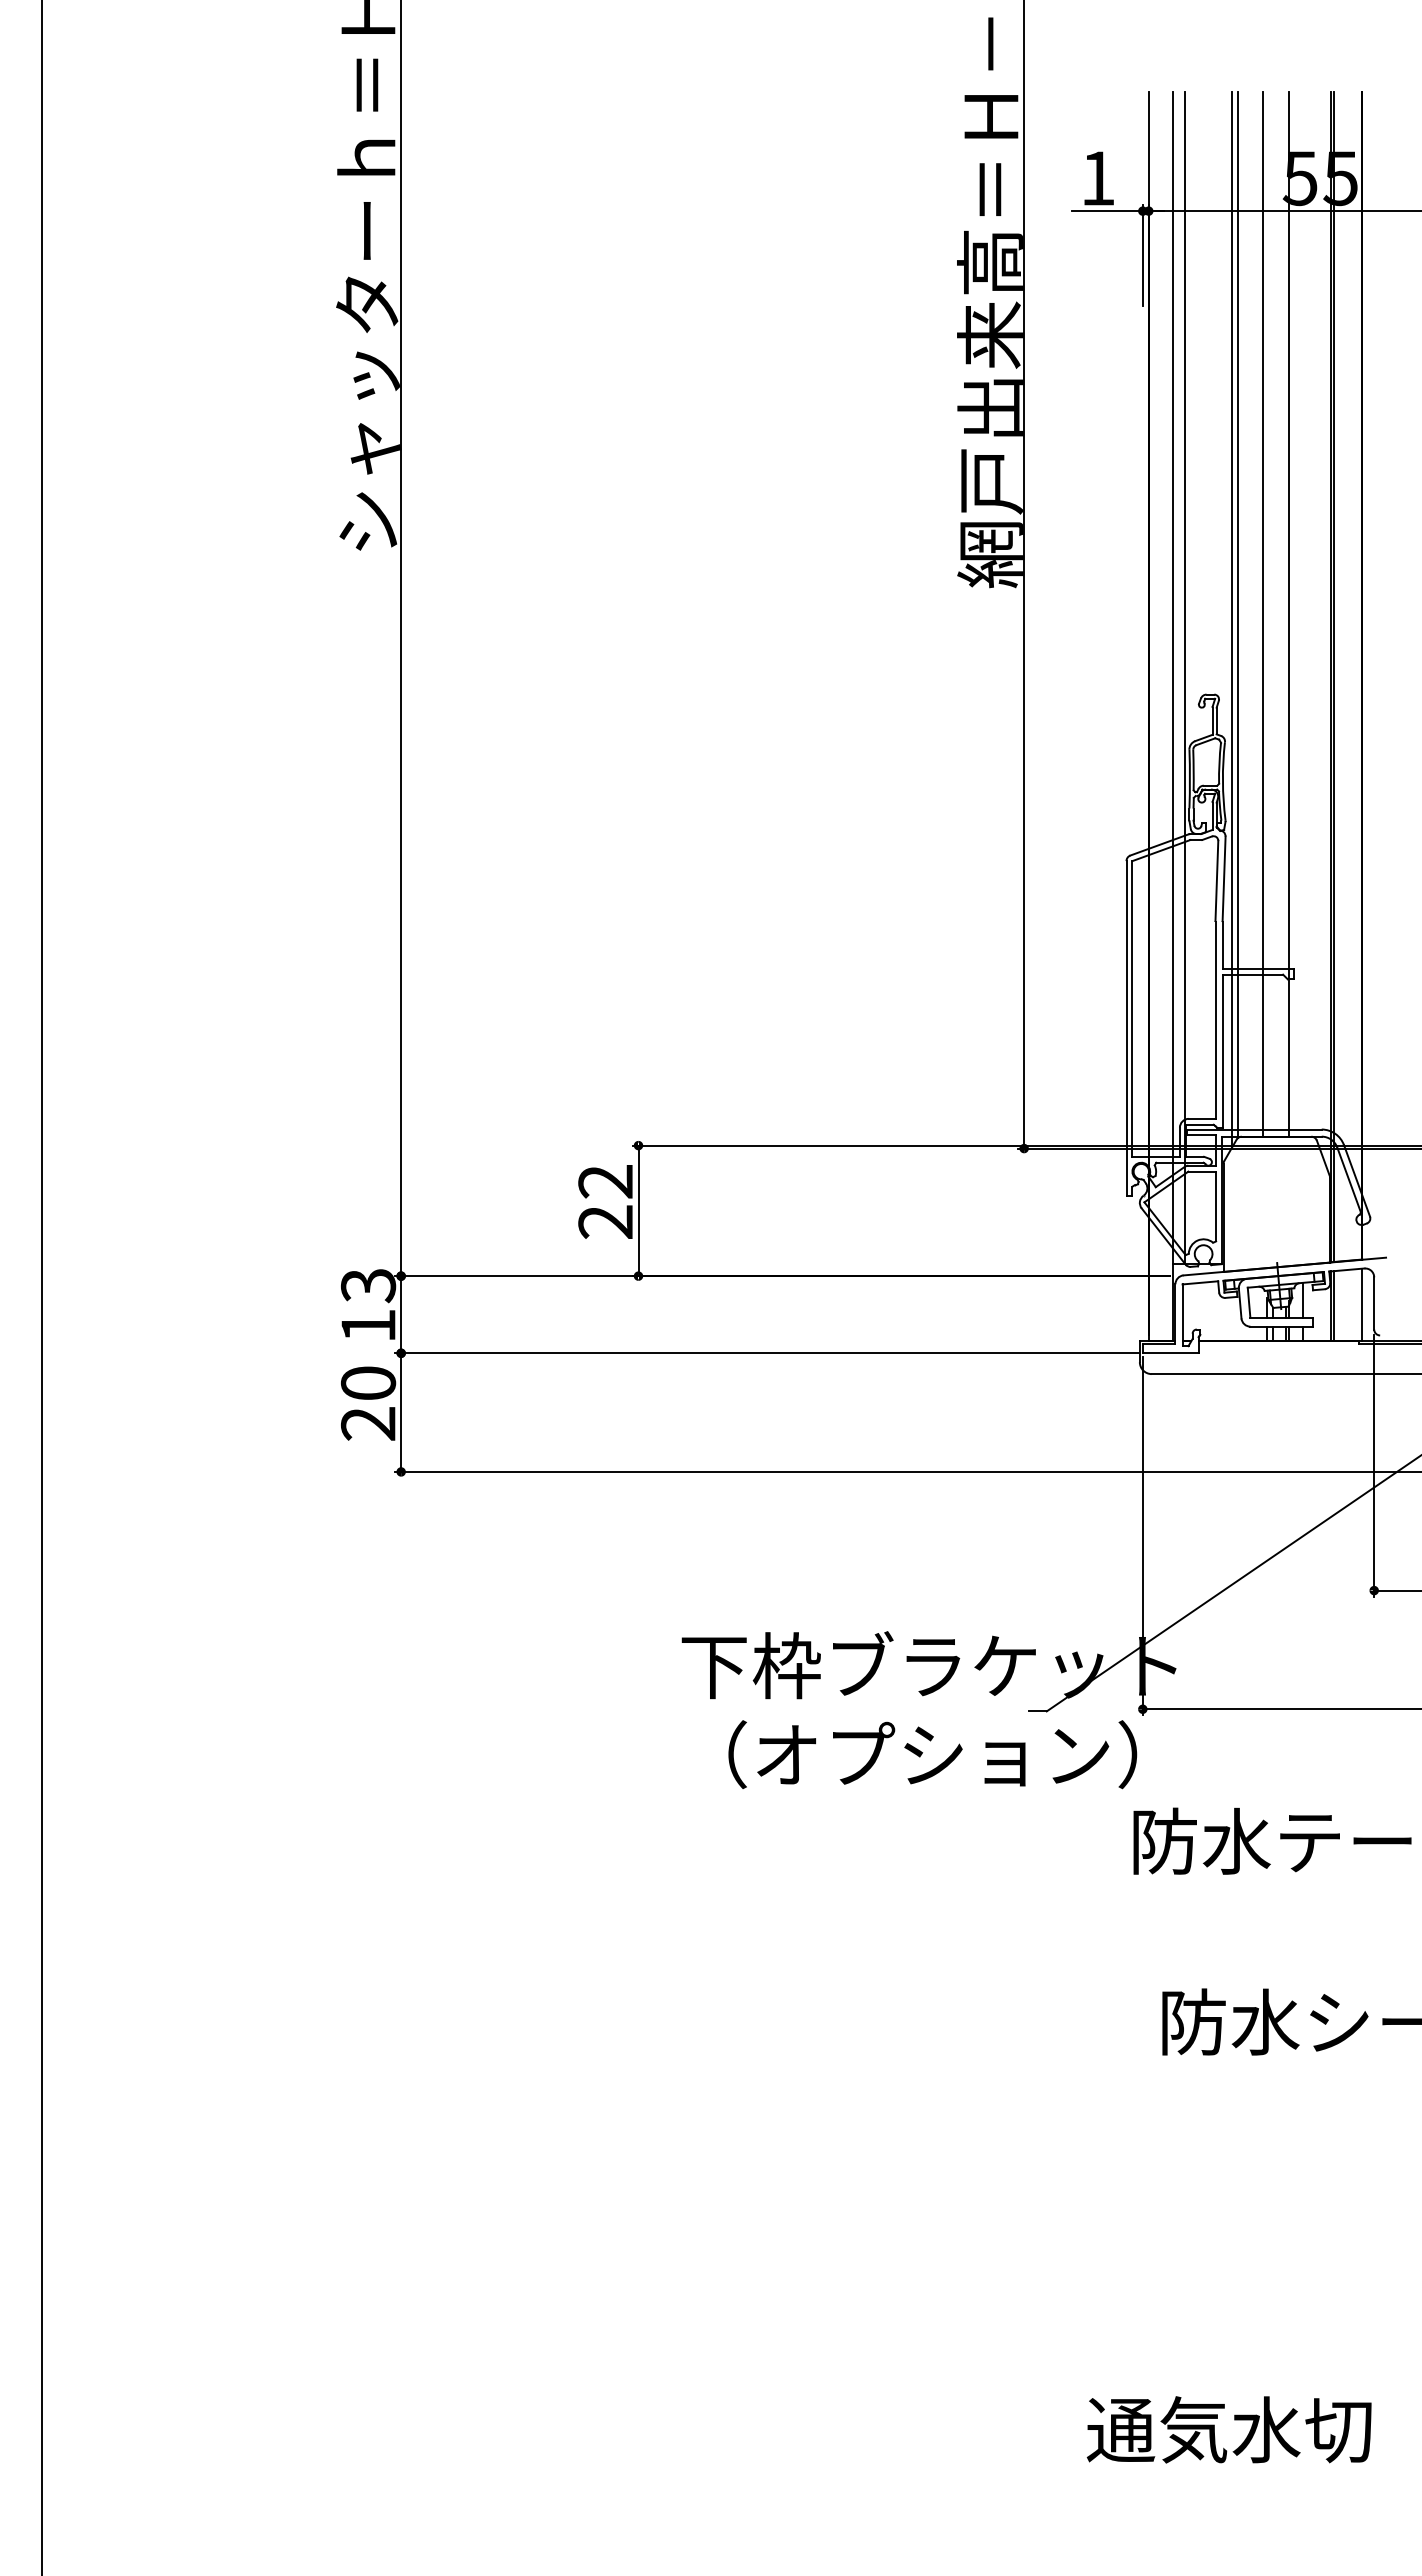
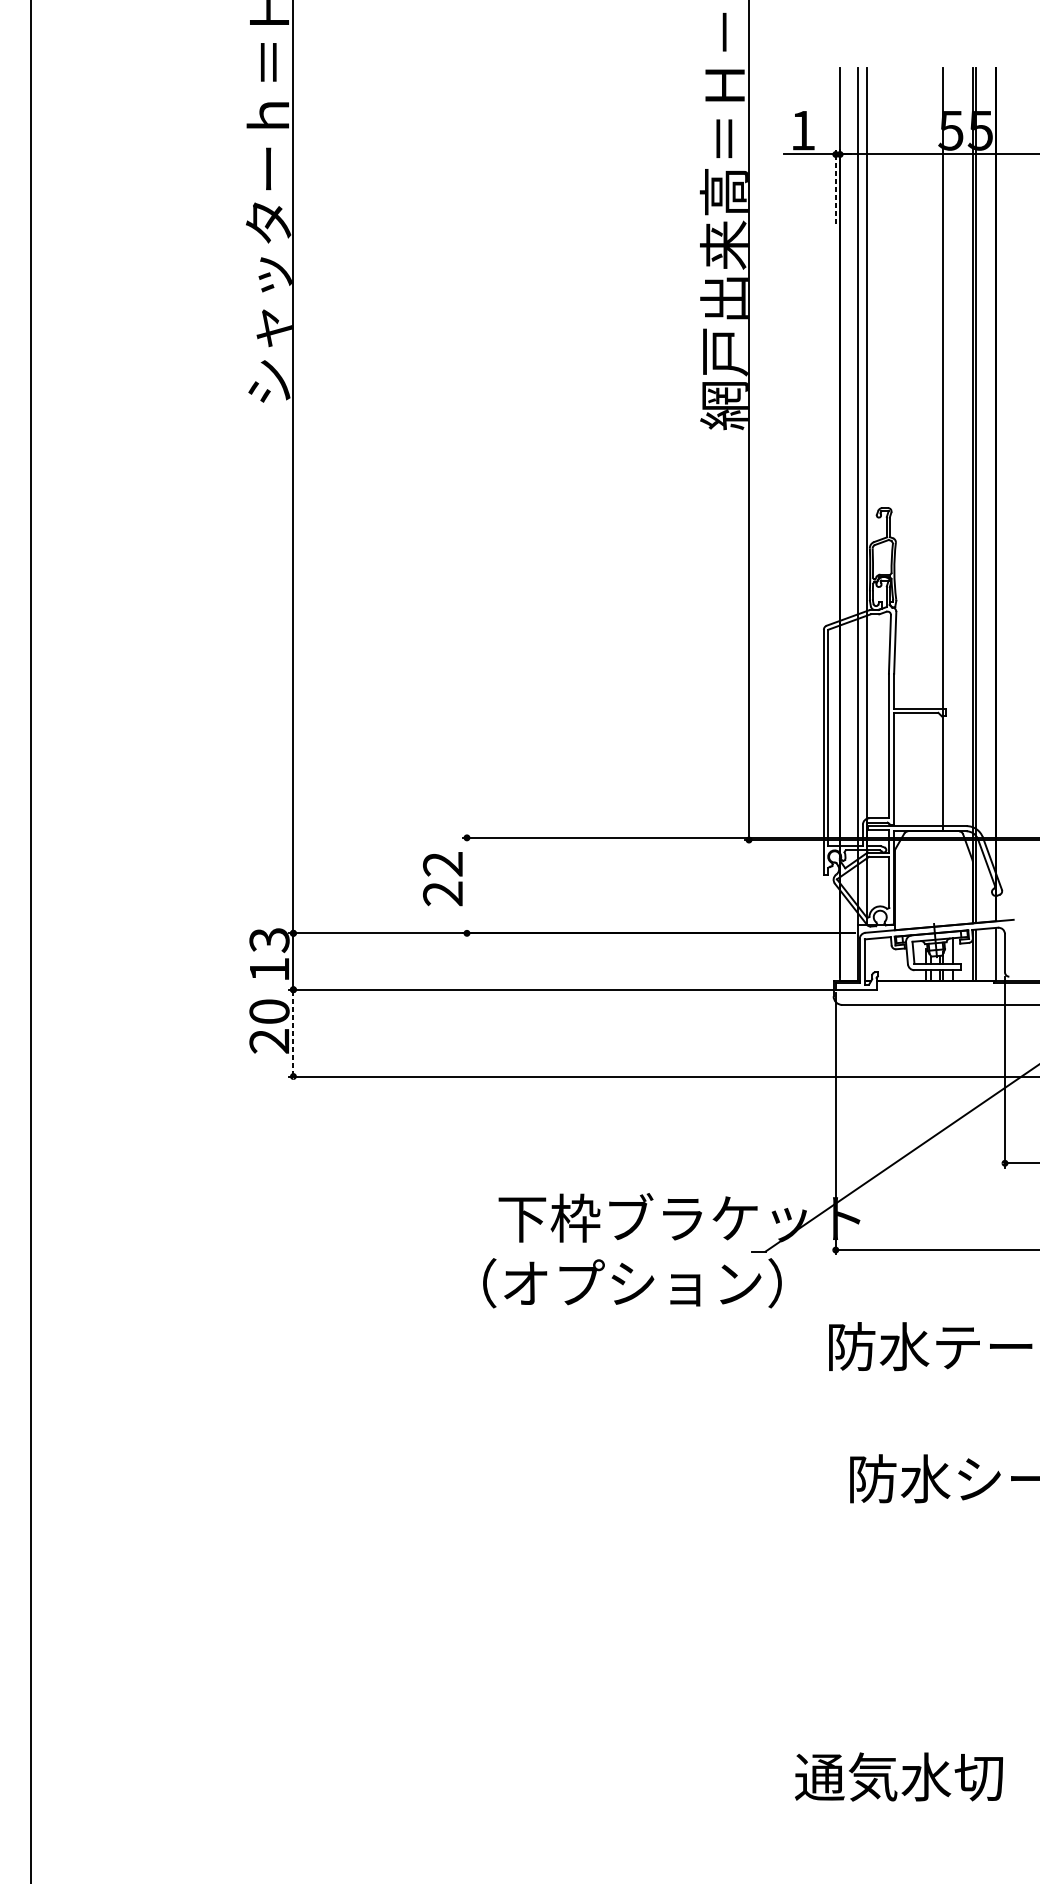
line: (1142, 255) -> (835, 186), solid -> dashed
line: (1238, 614) -> (905, 449), removed
line: (1262, 614) -> (923, 449), removed
line: (1232, 619) -> (901, 453), removed
line: (638, 1210) -> (466, 885), removed
line: (401, 1412) -> (293, 1033), solid -> dashed
text: (932, 1754) -> (632, 1283), moved

